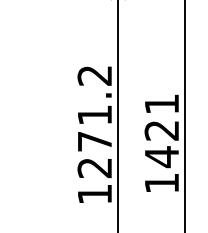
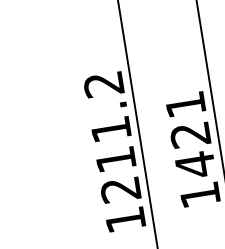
text: (94, 141) -> (115, 159), 1271.2 -> 1211.2

